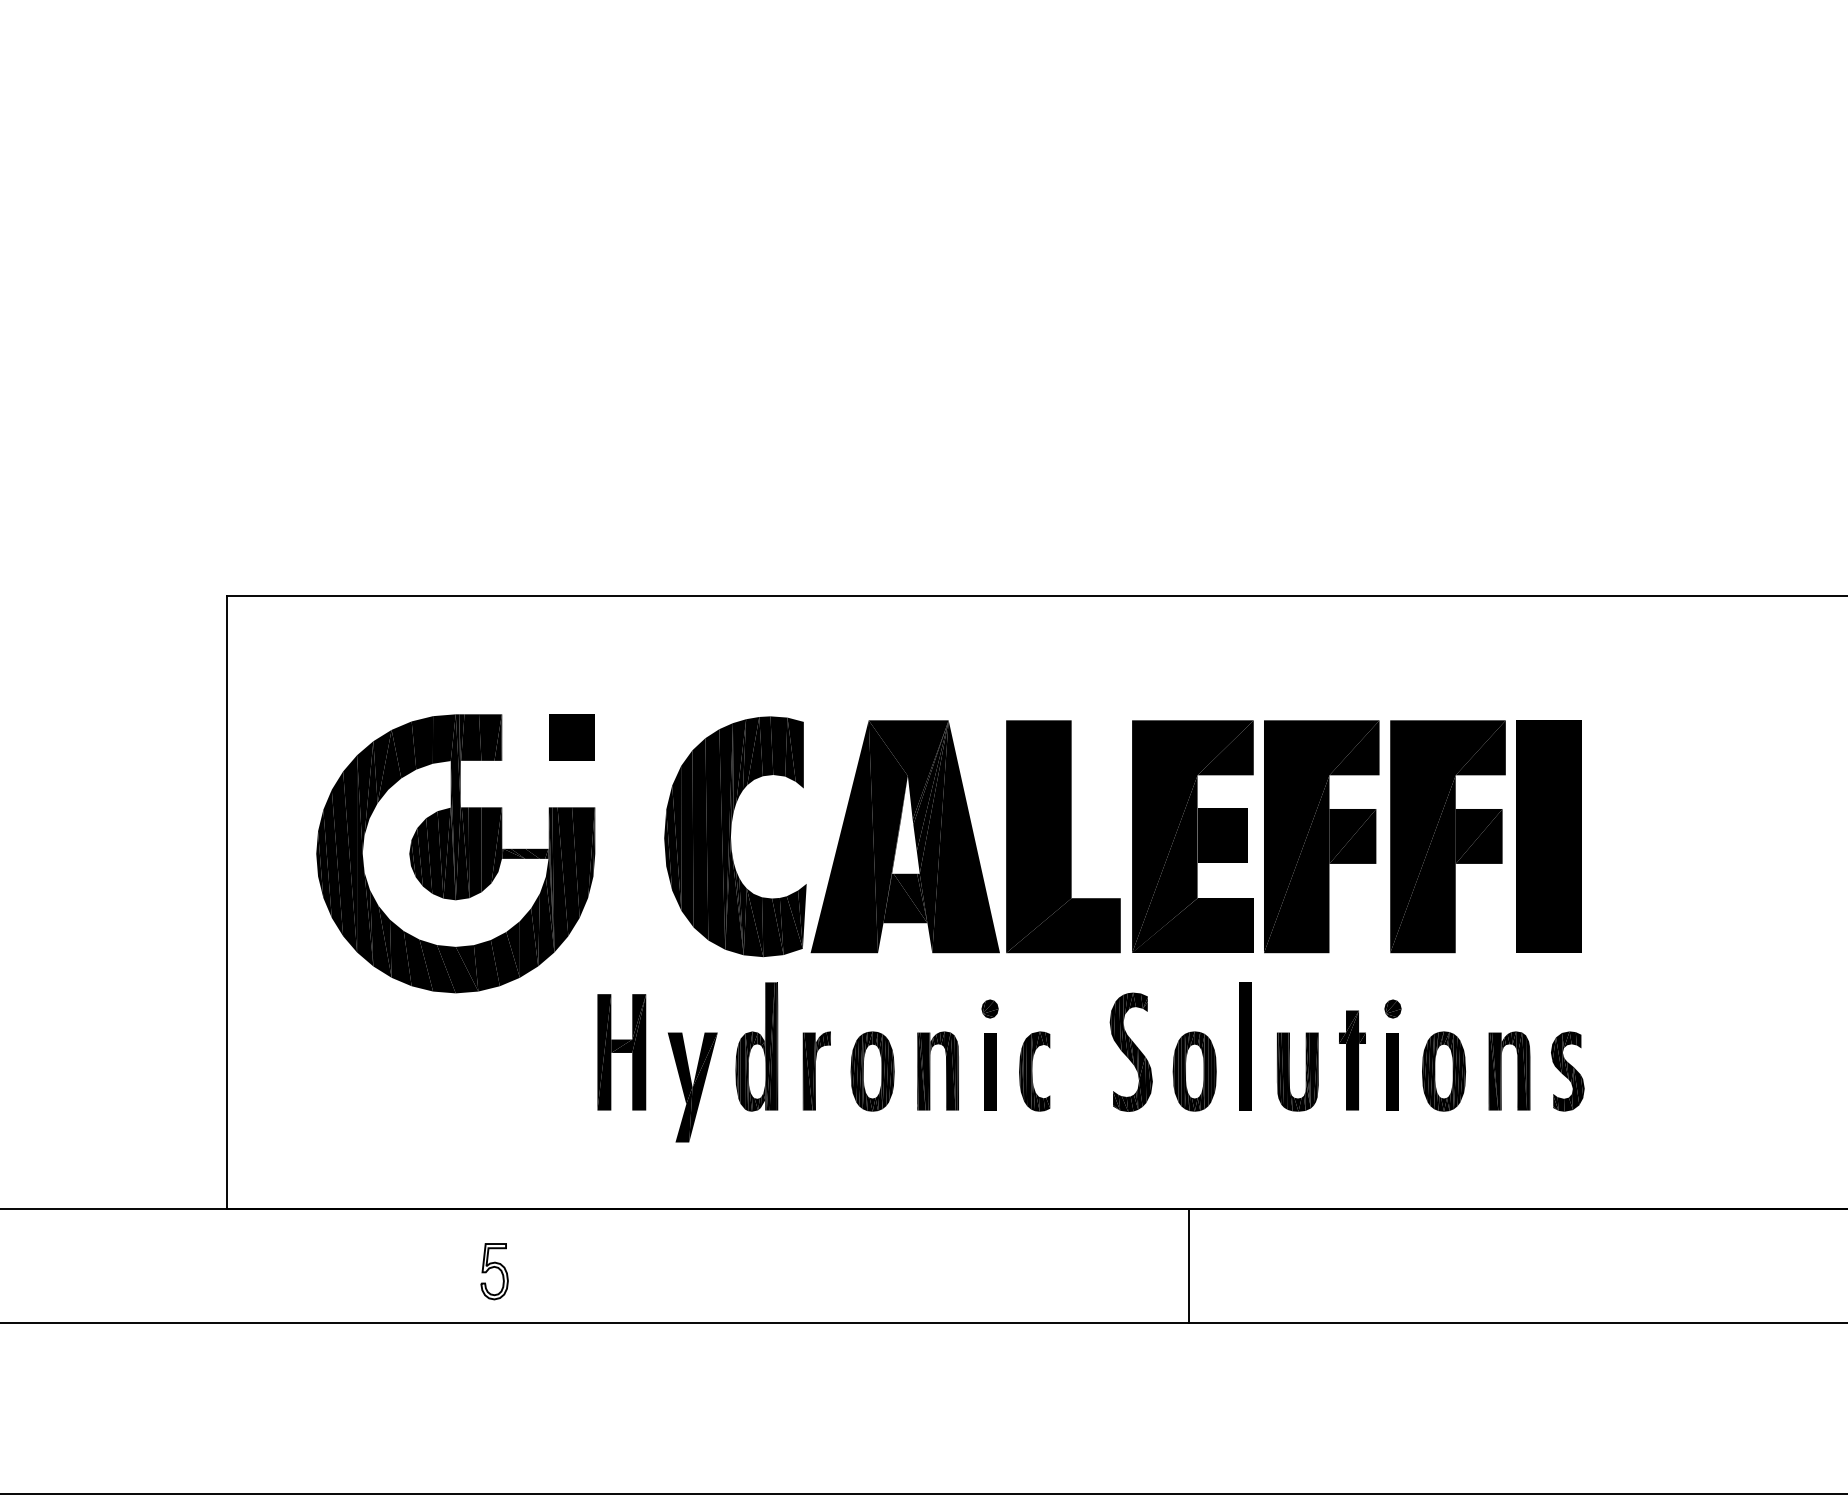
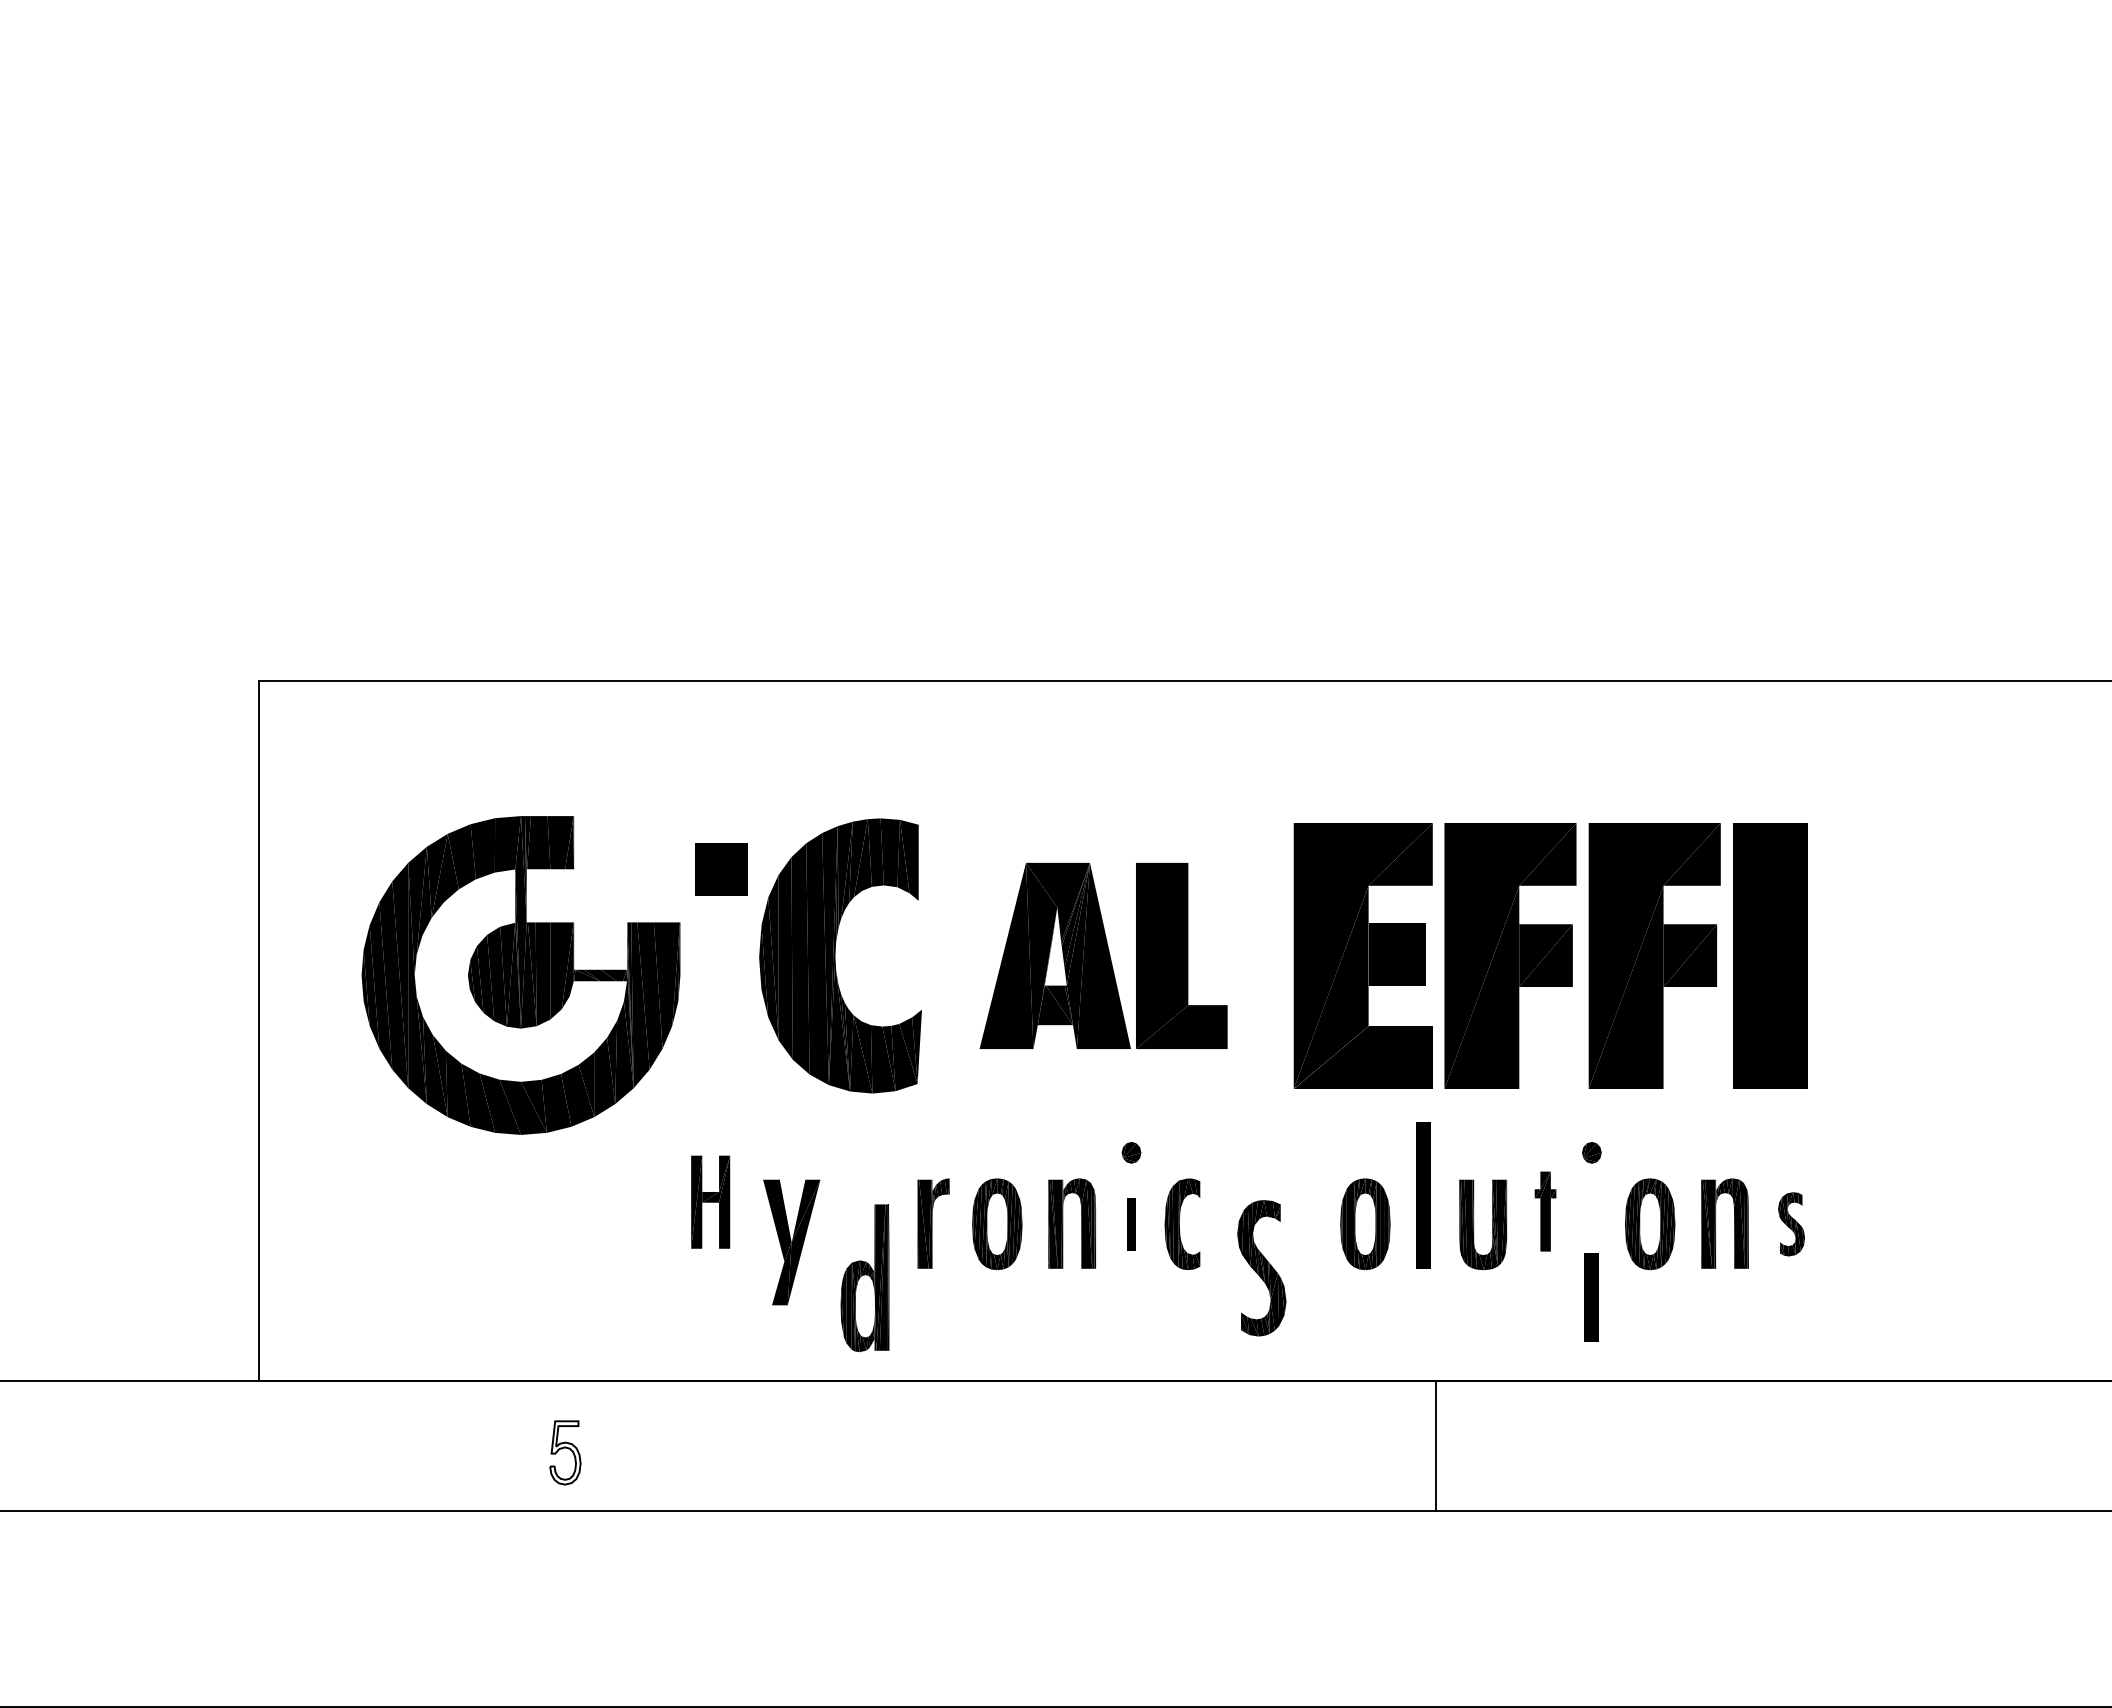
part: (571, 737) -> (721, 869), moved
part: (965, 836) -> (1103, 955), size x0.7
part: (756, 1047) -> (864, 1278), moved
part: (621, 1051) -> (710, 1201), size x0.7
part: (1130, 1052) -> (1261, 1268), moved
part: (1352, 1060) -> (1545, 1211), size x0.7
part: (990, 1071) -> (1131, 1224), size x0.6
part: (1392, 1071) -> (1591, 1297), moved
part: (1567, 1071) -> (1791, 1224), size x0.7
line: (1188, 1266) -> (1436, 1446), moved

